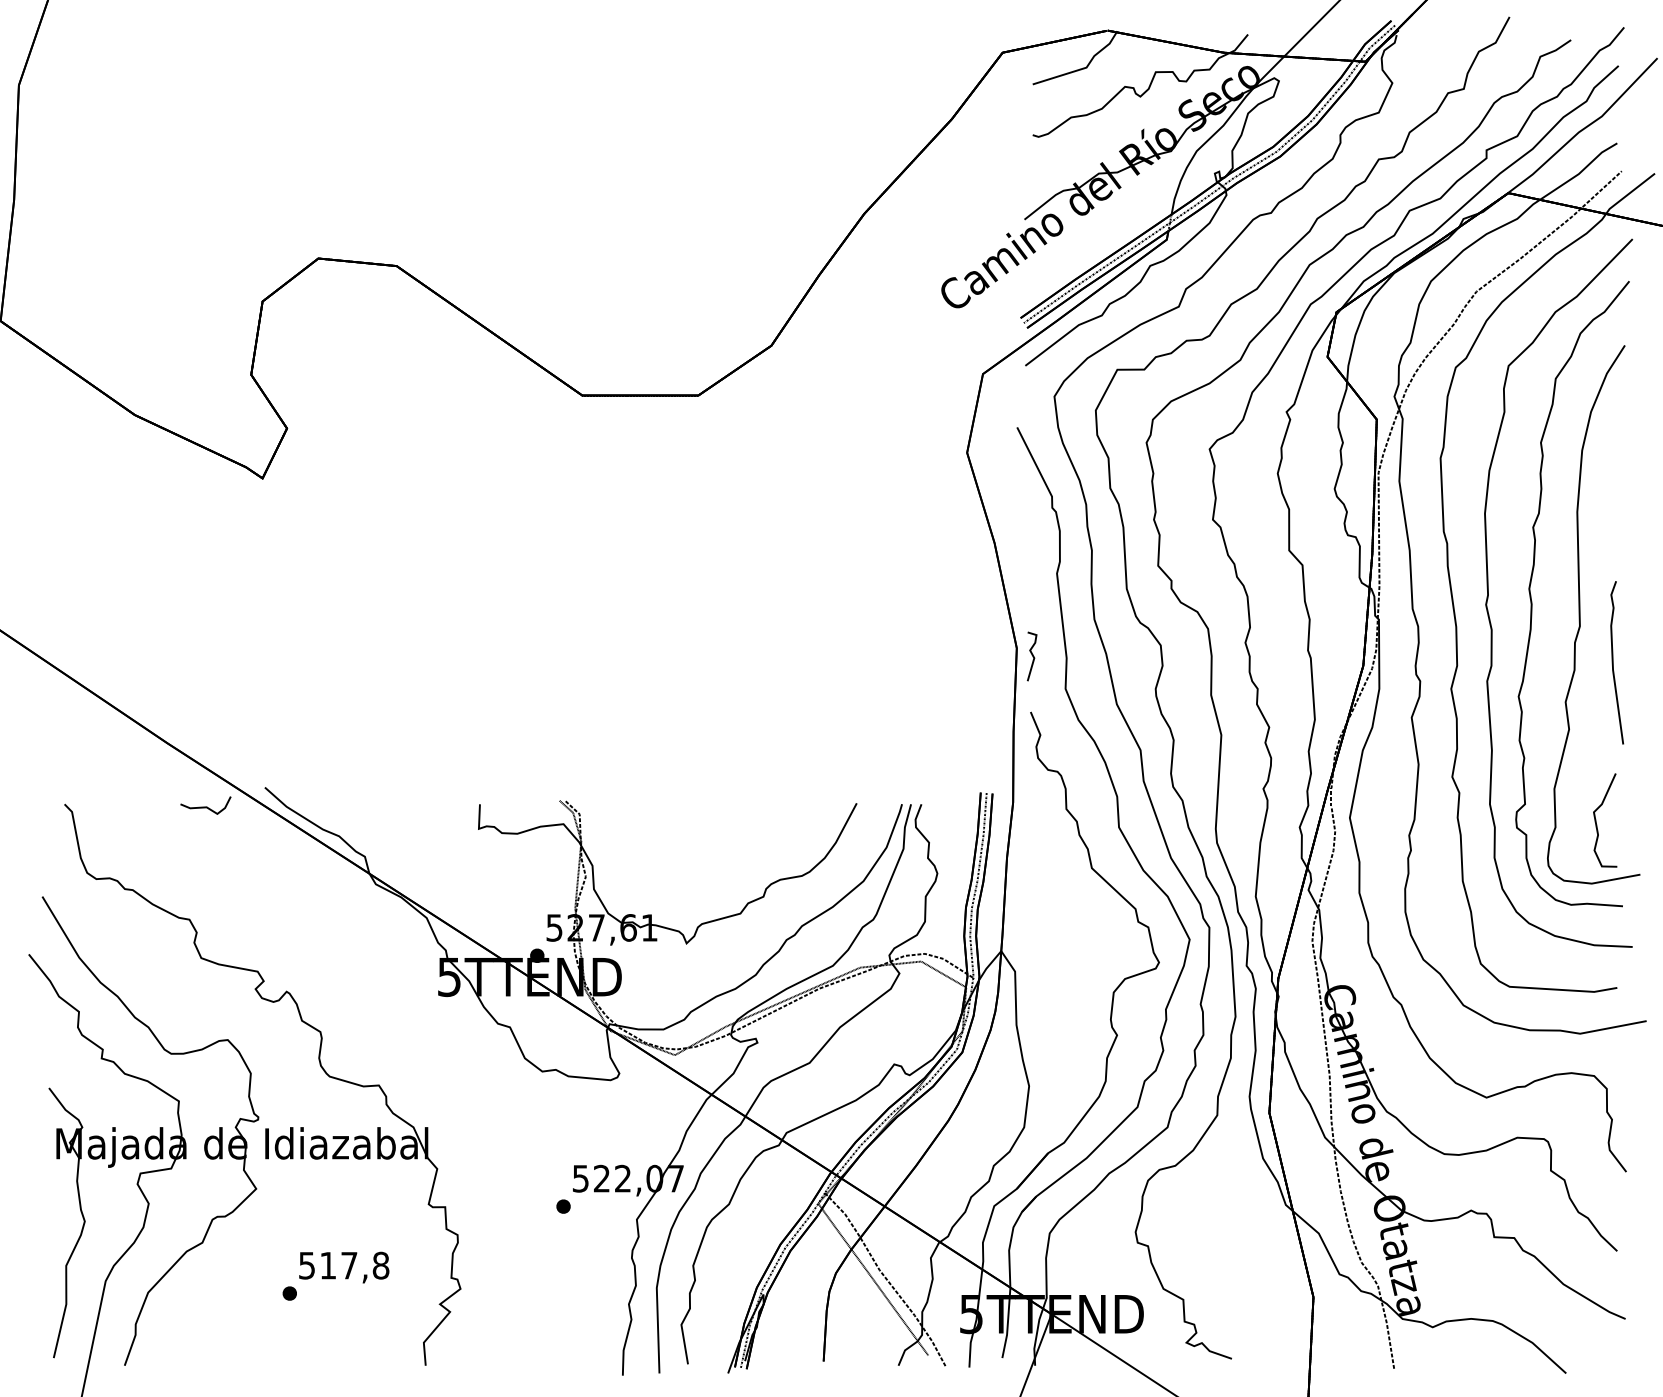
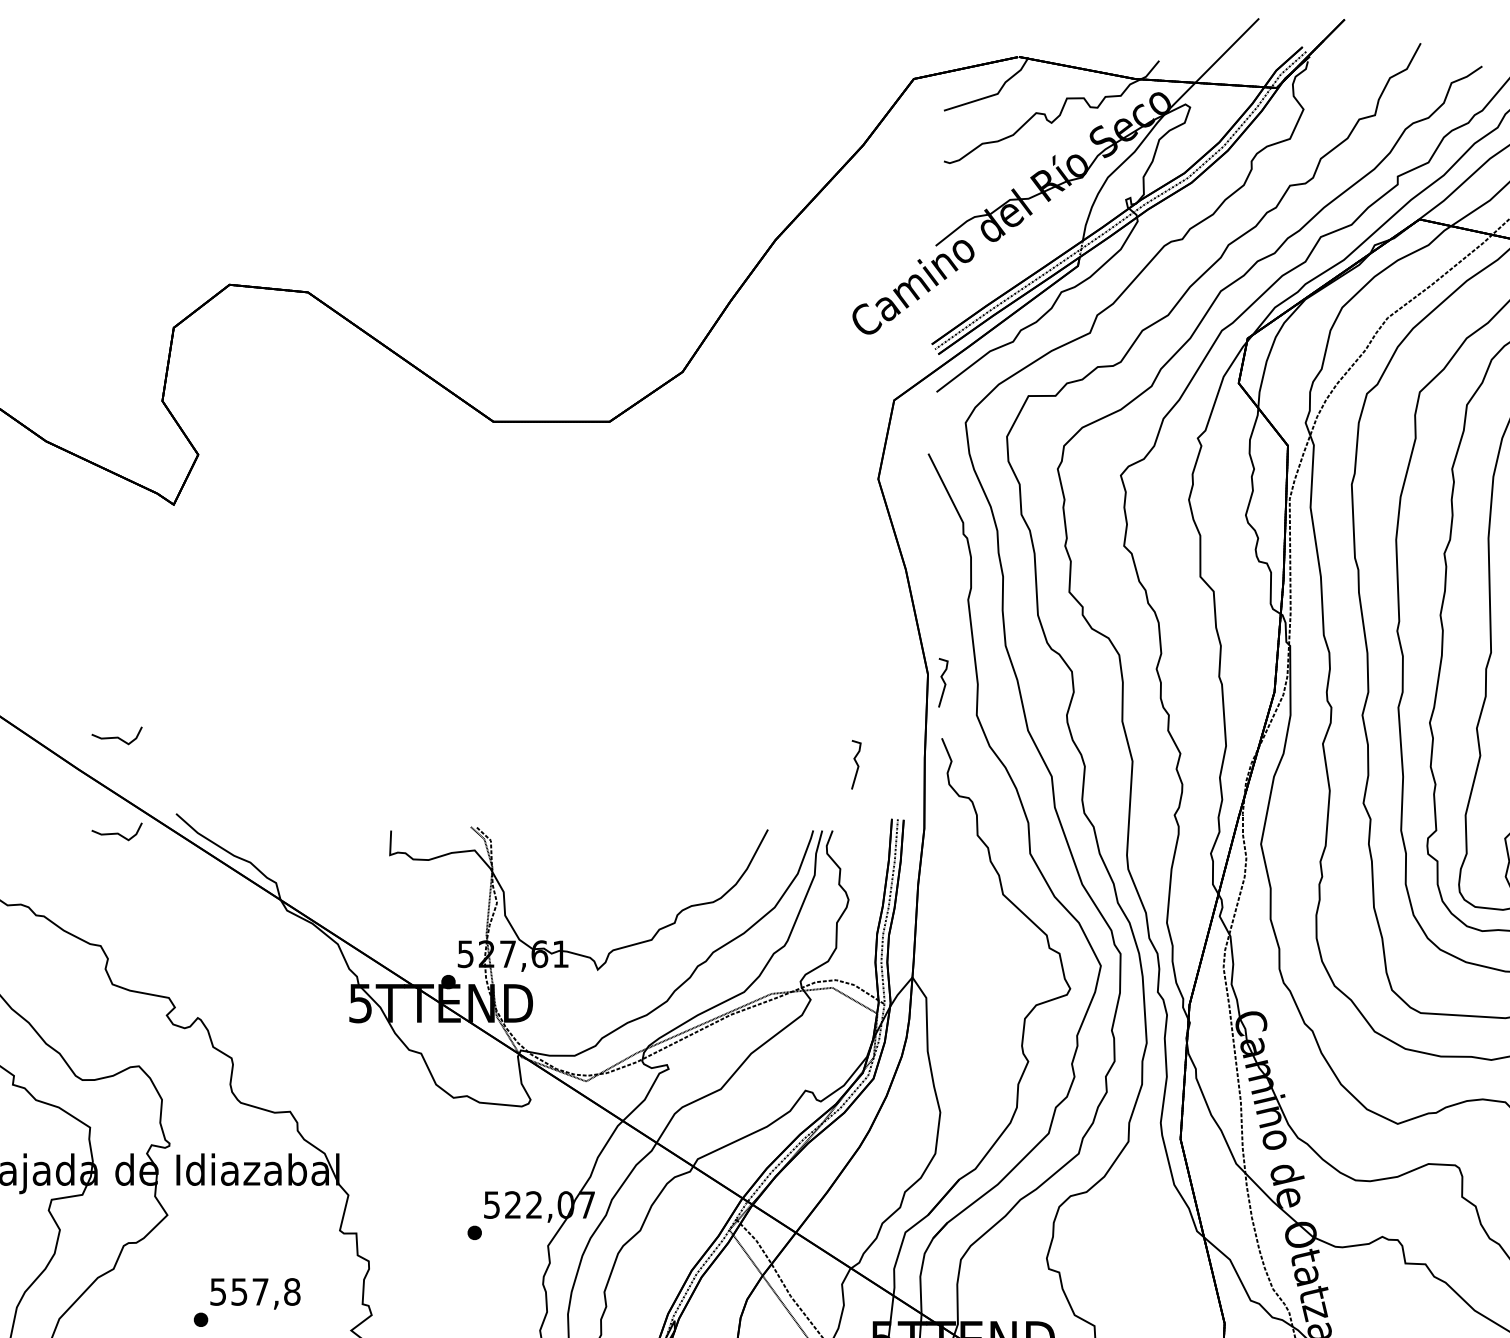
curve: (205, 710) -> (116, 736), added
curve: (945, 738) -> (856, 764), added
text: (327, 1265) -> (238, 1291), 517,8 -> 557,8

